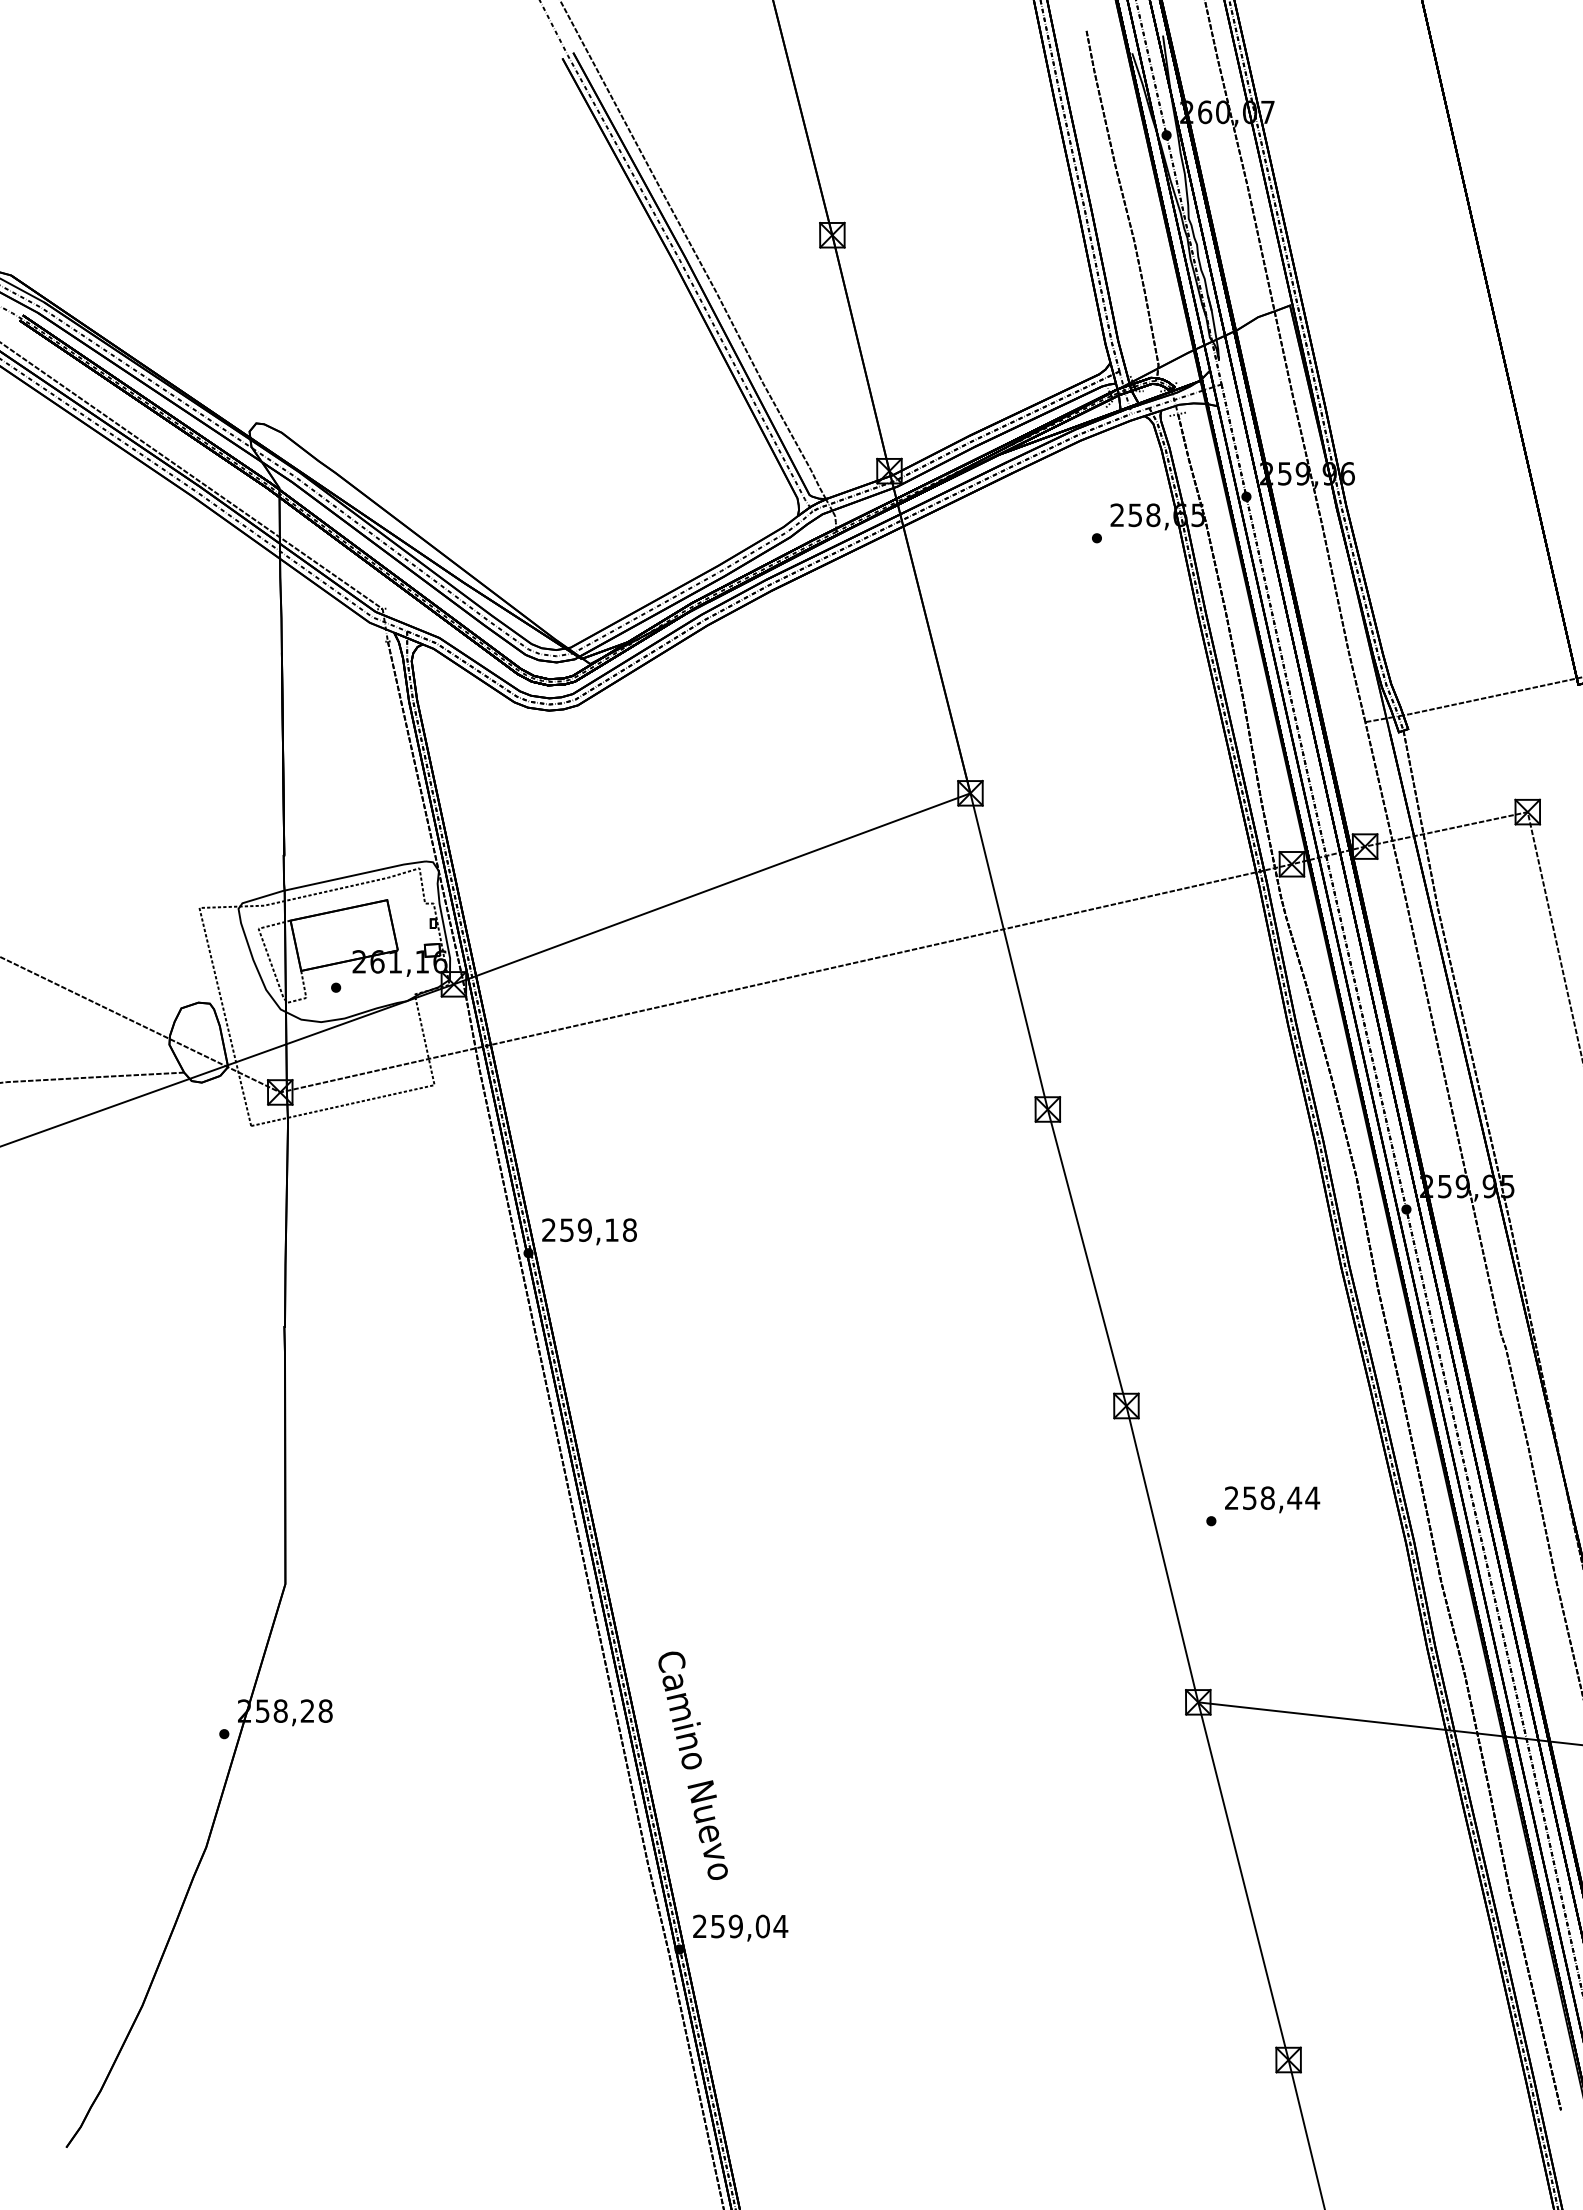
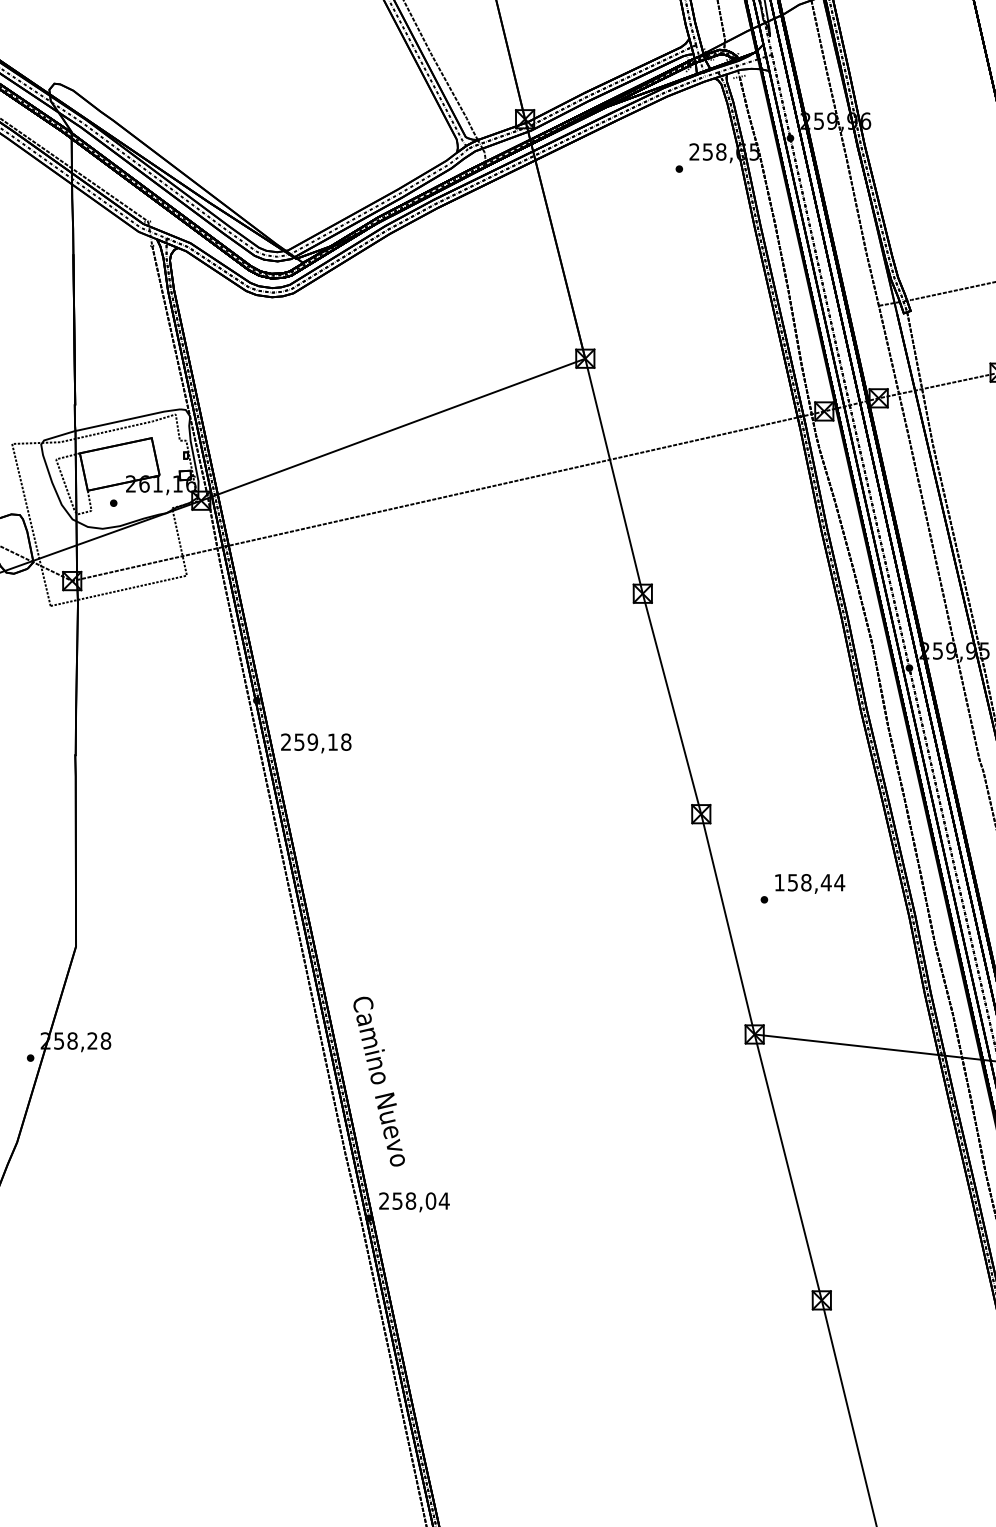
text: (589, 1231) -> (316, 743), moved
text: (1231, 1497) -> (779, 882), 258,44 -> 158,44
text: (735, 1926) -> (410, 1201), 259,04 -> 258,04

